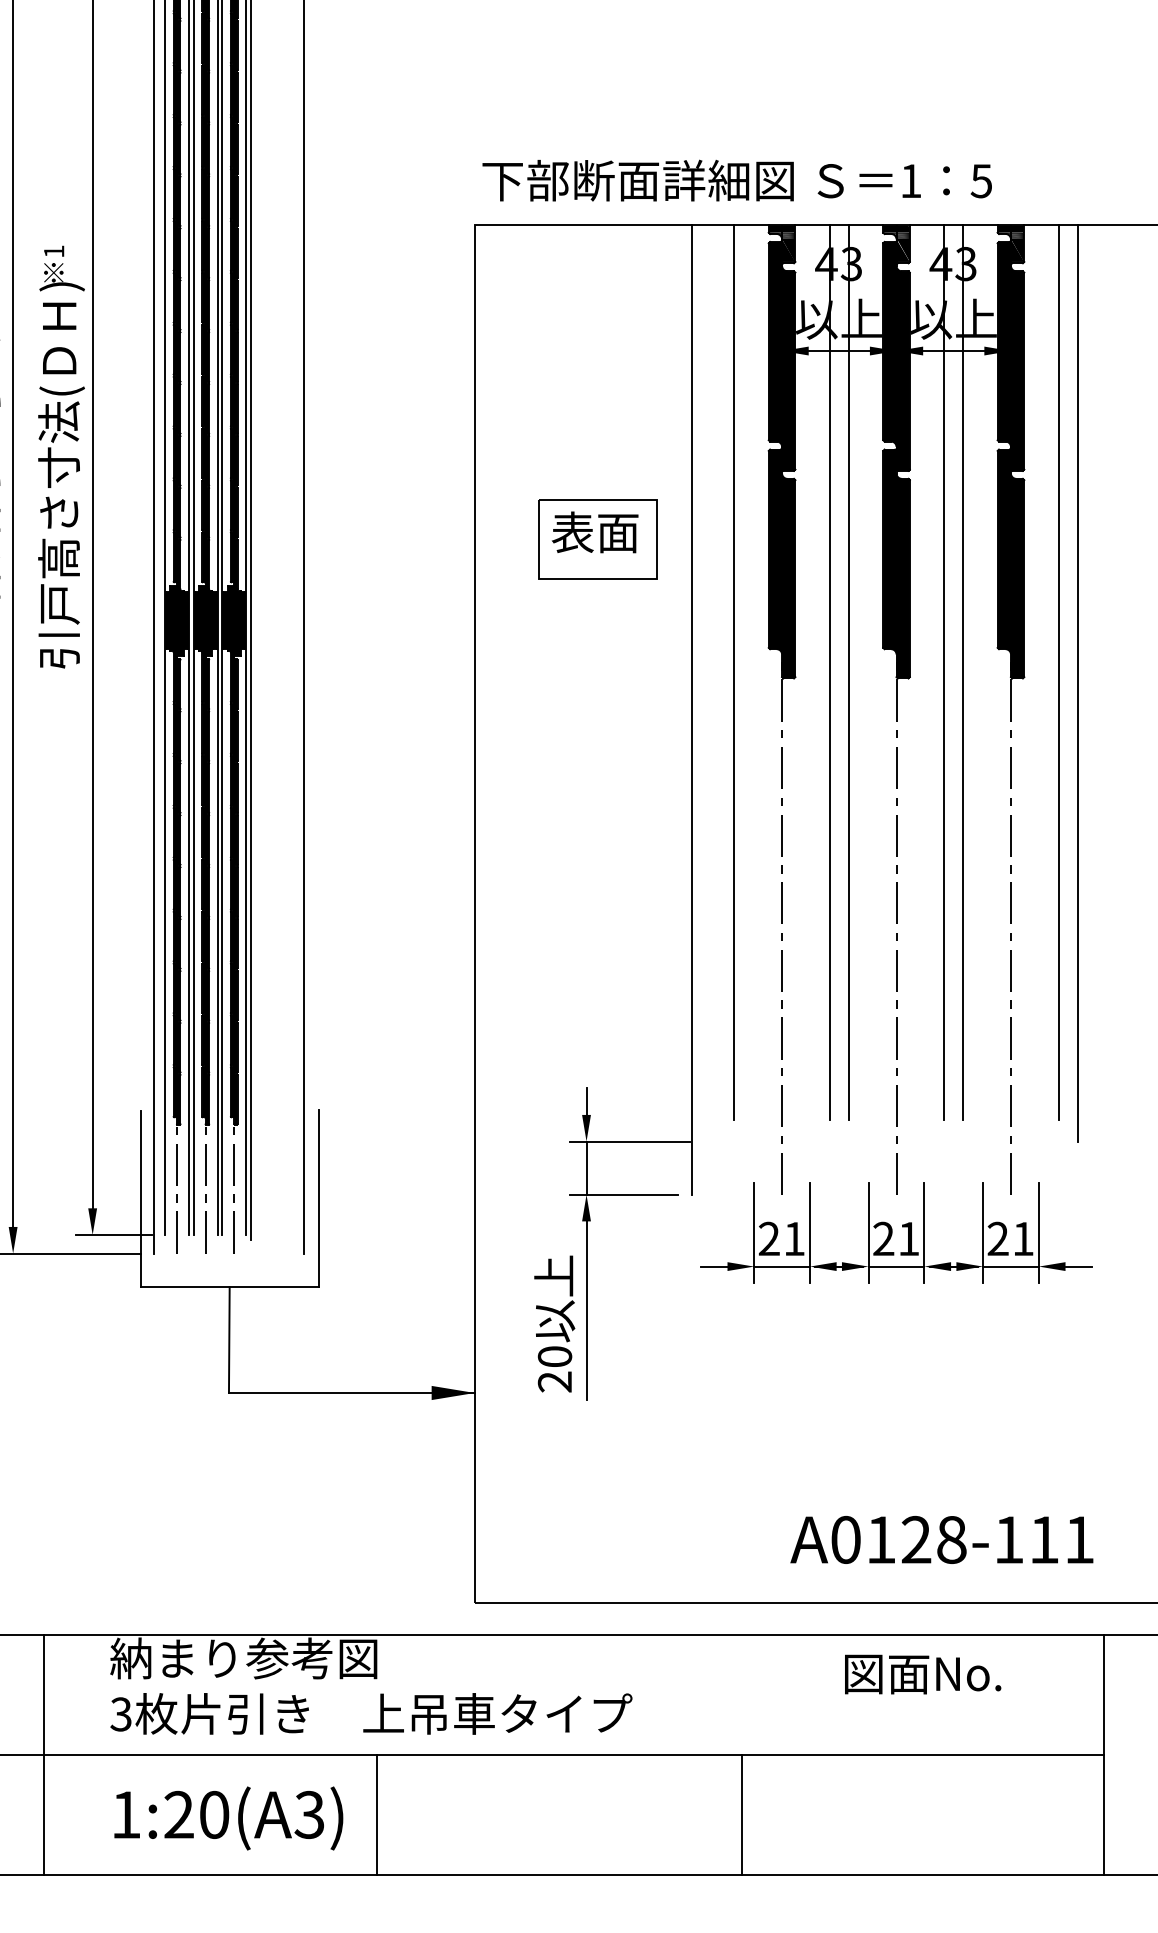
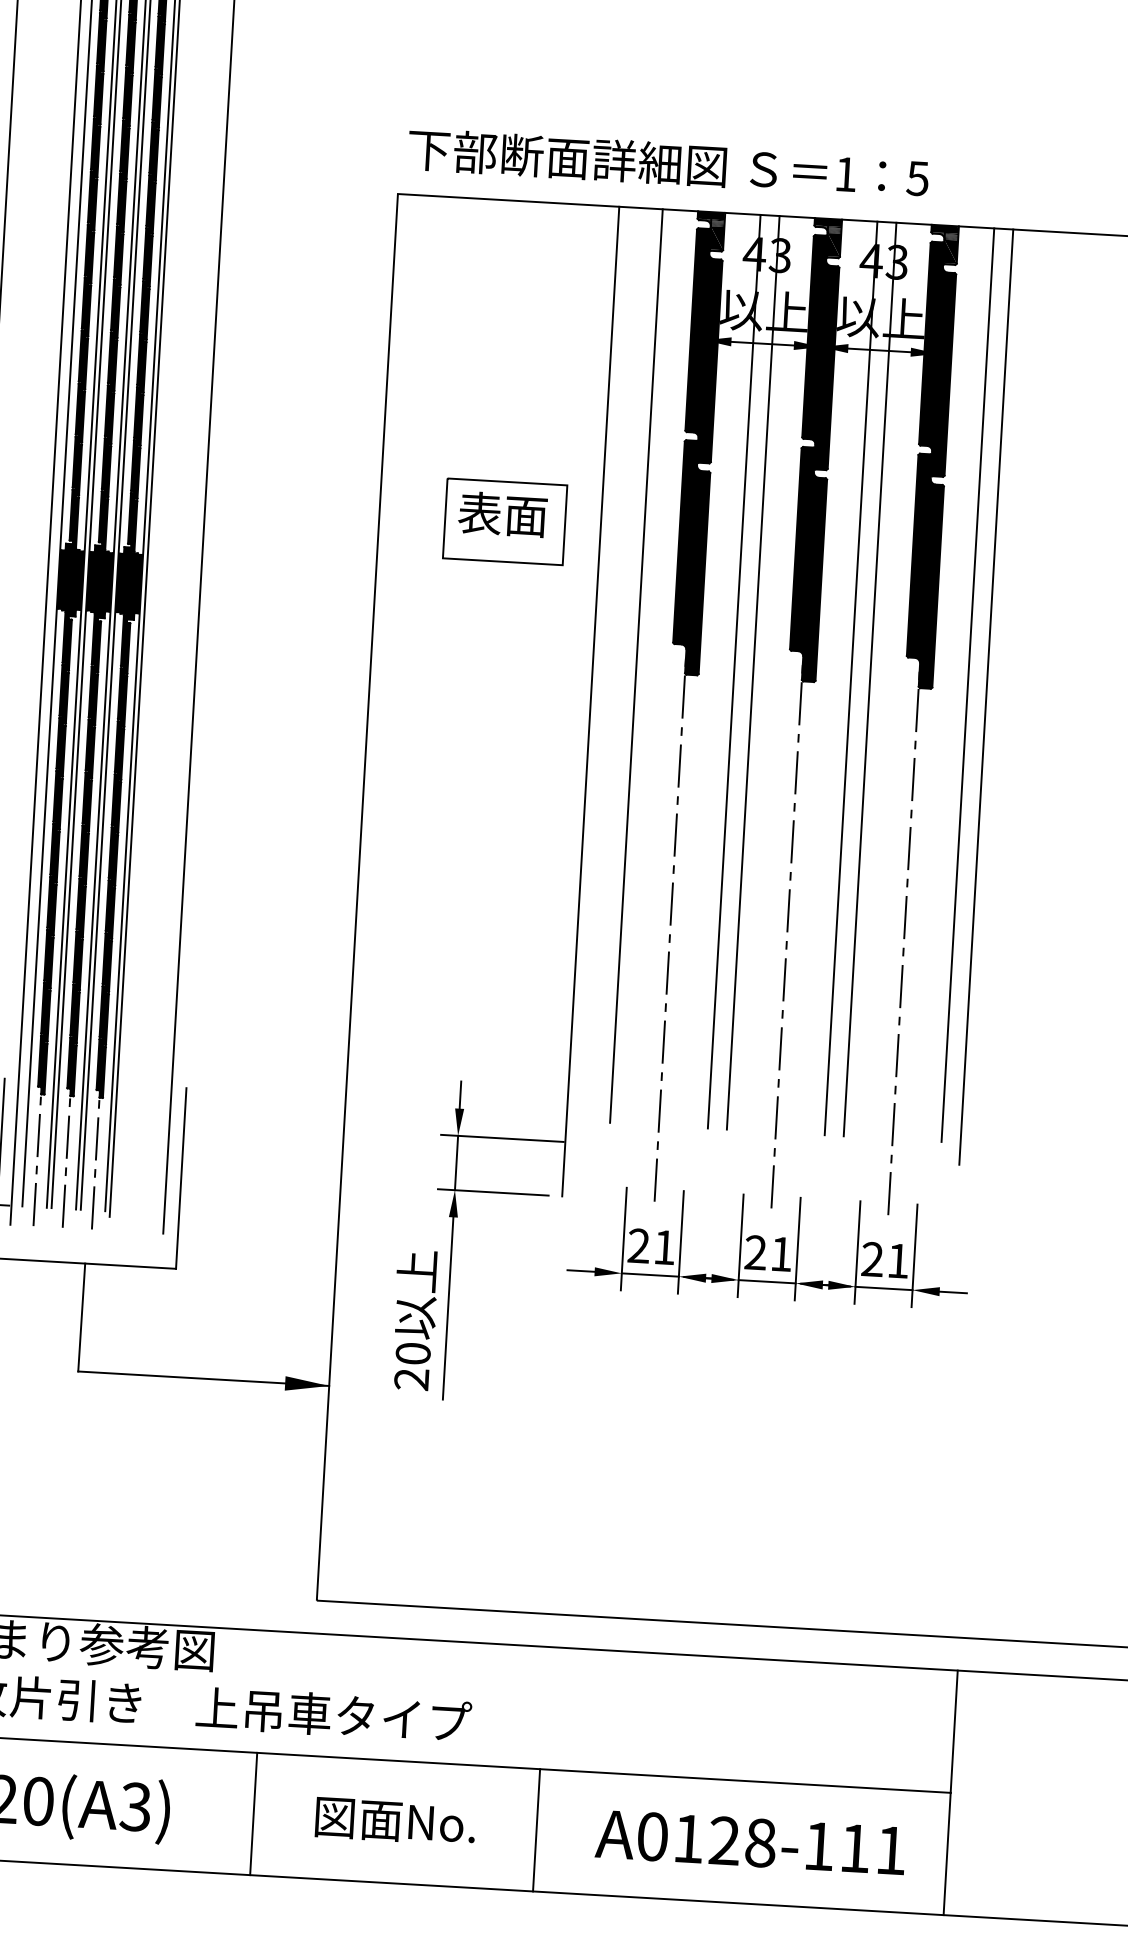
text: (941, 1539) -> (750, 1841), moved
text: (923, 1674) -> (395, 1821), moved
line: (377, 1815) -> (254, 1814), moved
line: (742, 1815) -> (536, 1830), moved

